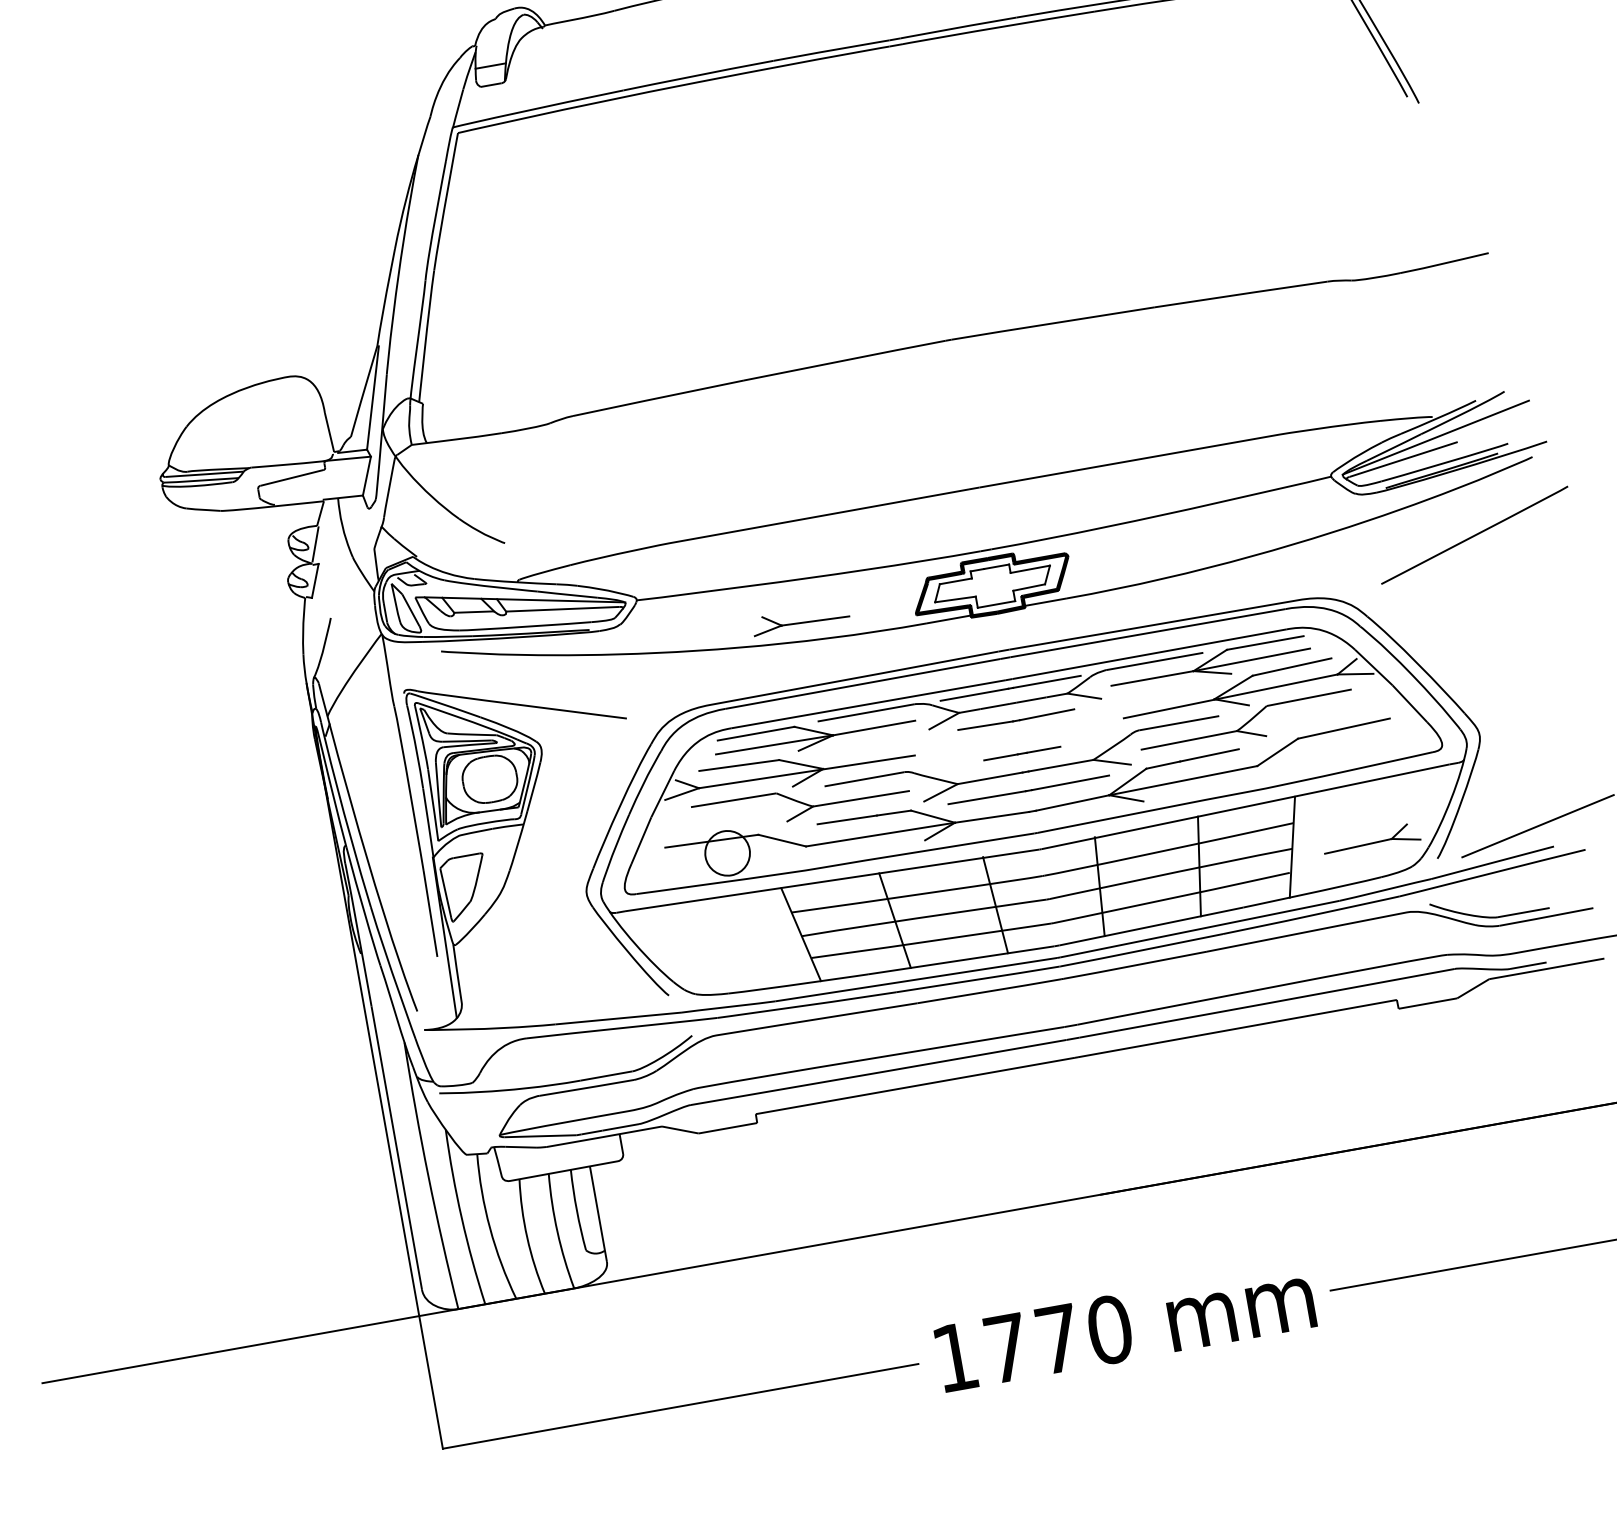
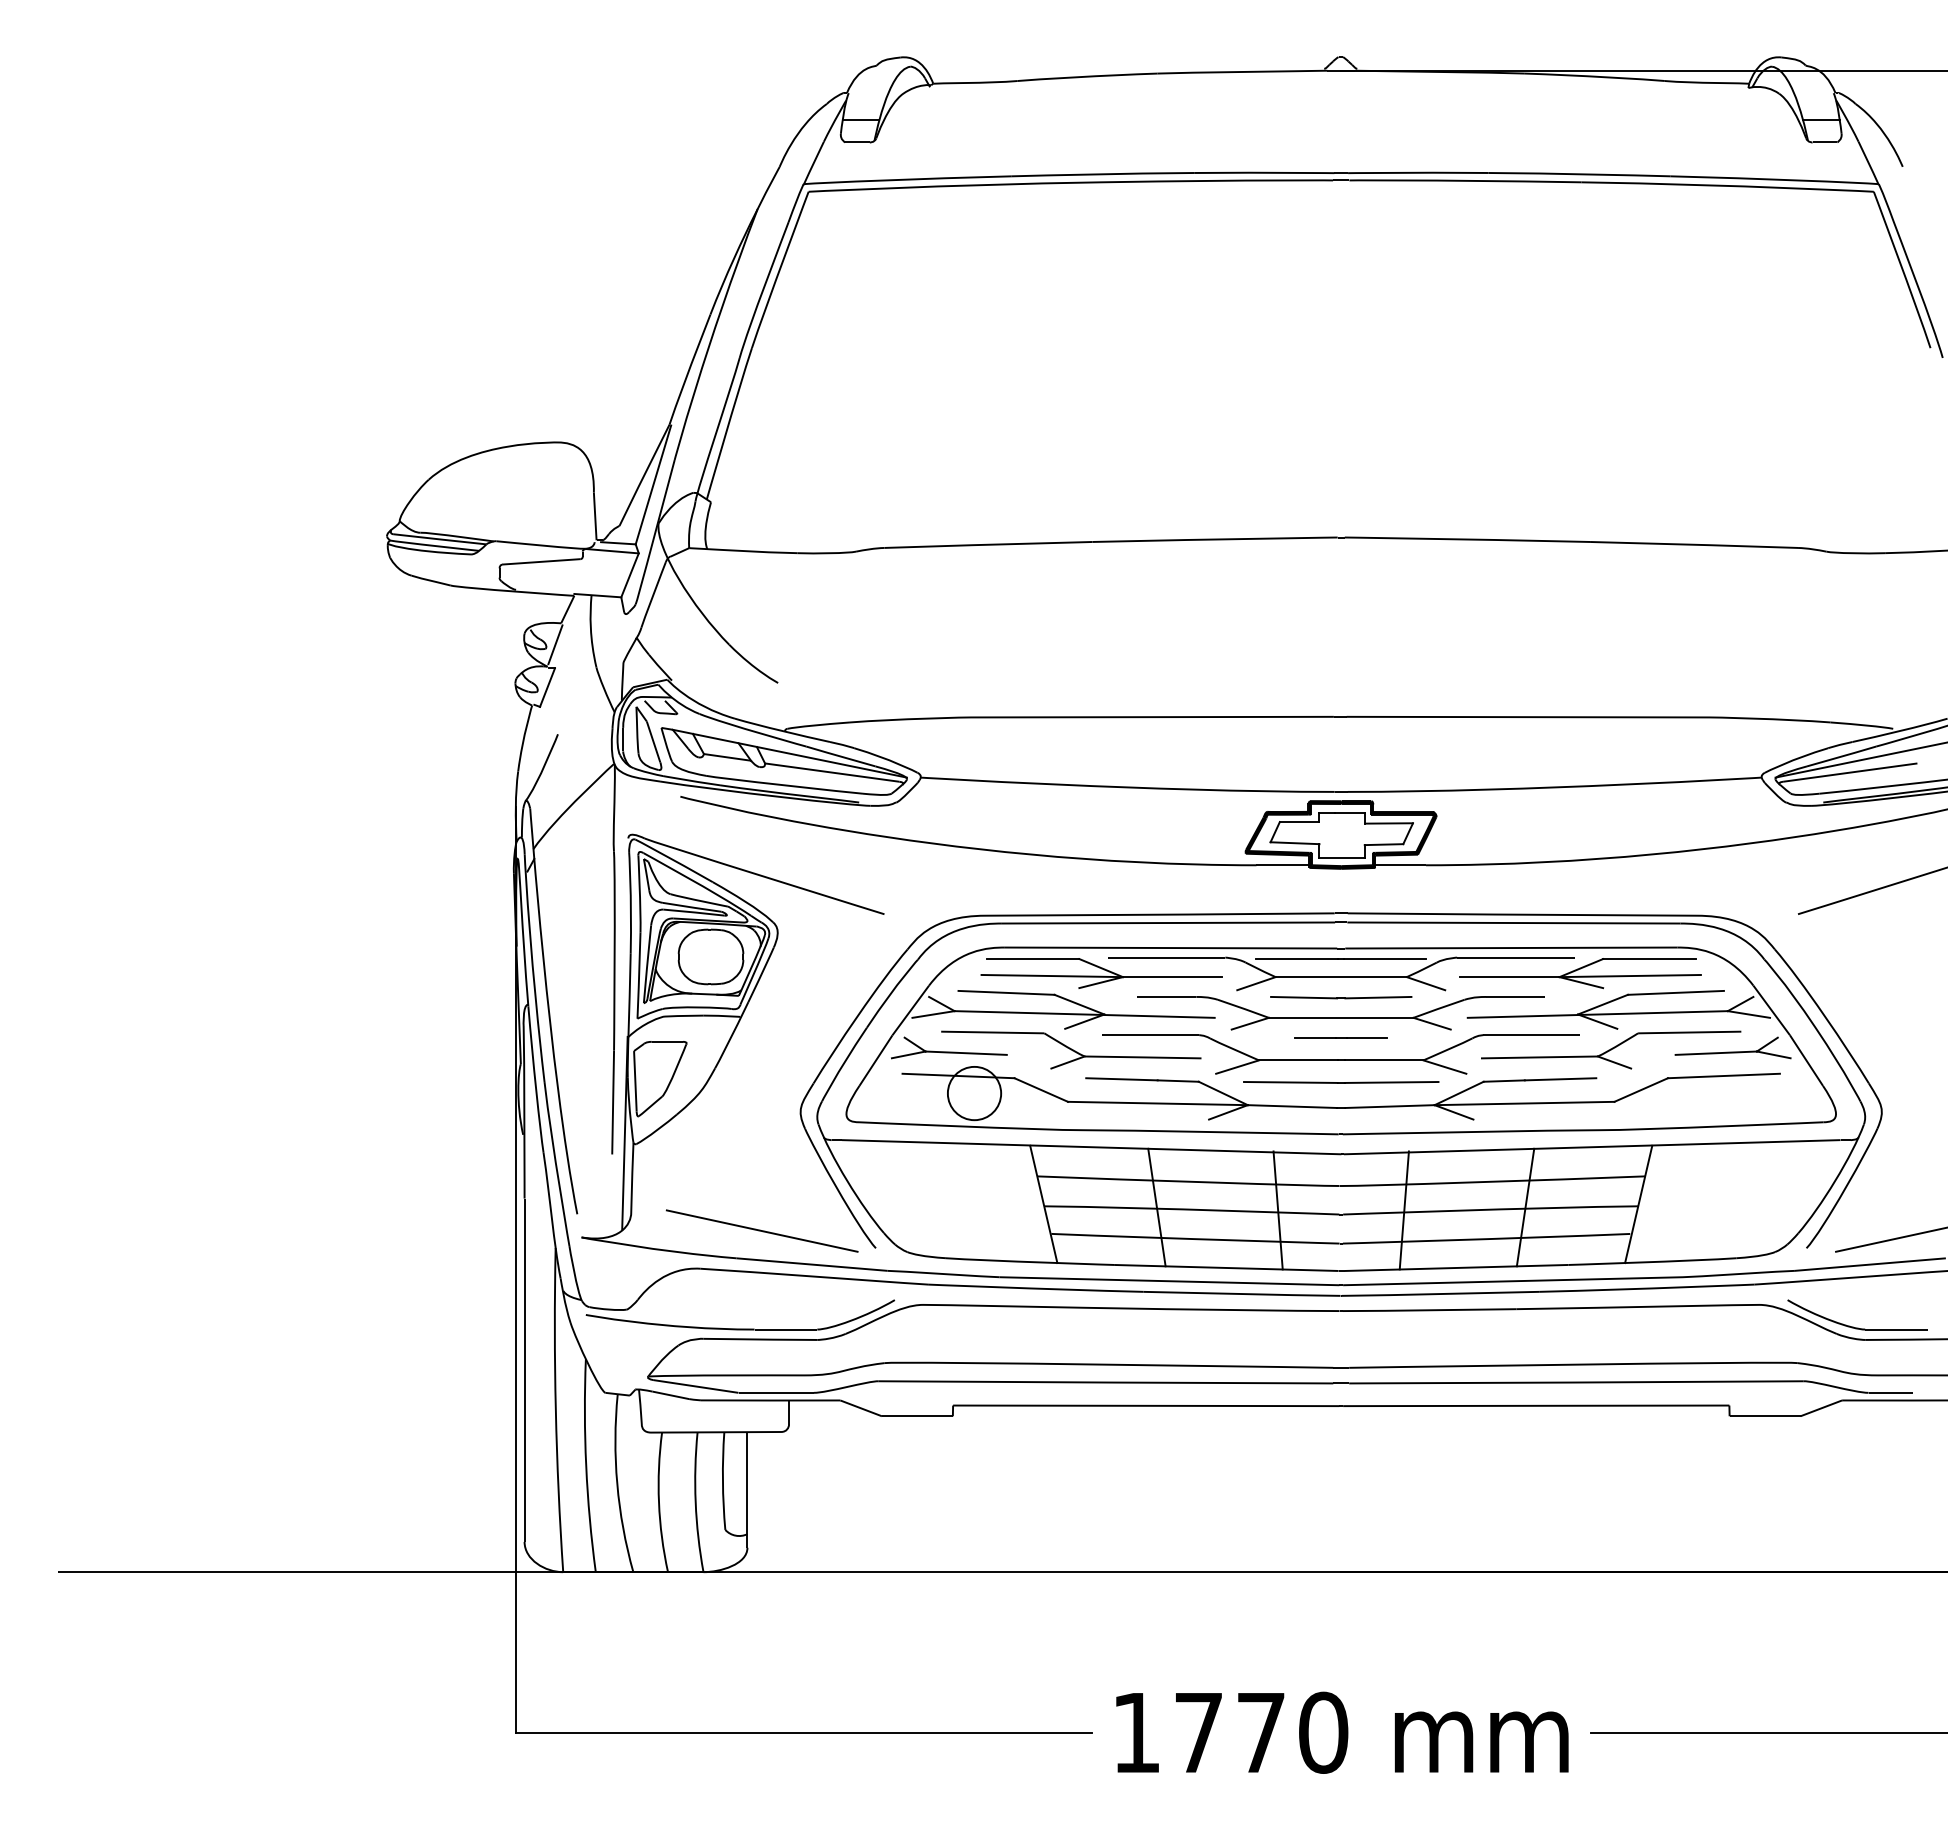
part: (800, 618) -> (949, 1047), moved
part: (1018, 733) -> (1340, 1013), added
part: (1370, 839) -> (1732, 1047), moved
line: (571, 997) -> (761, 1230), added

